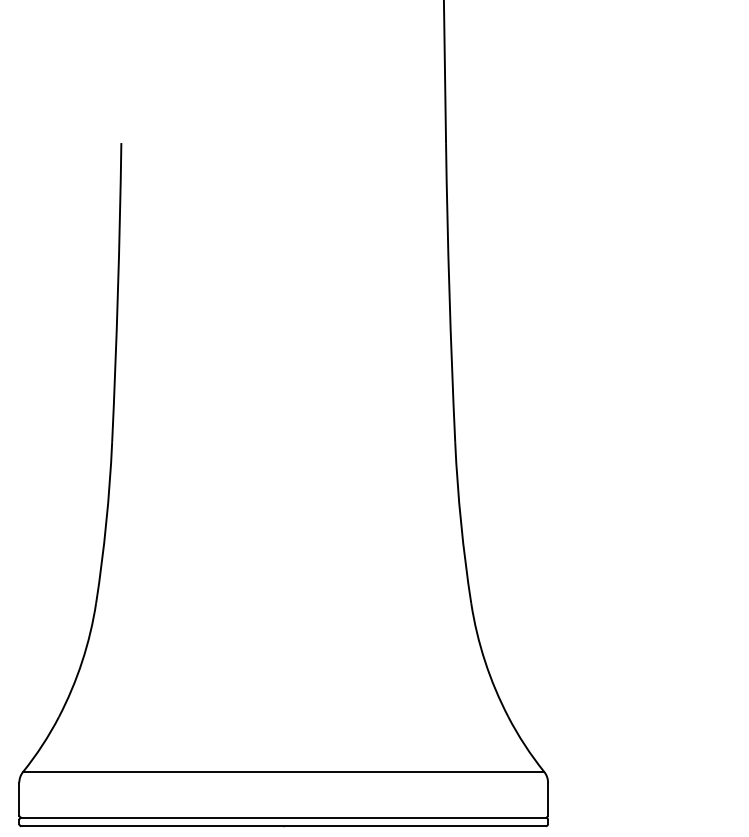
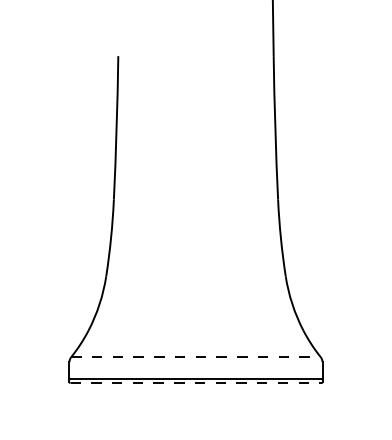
line: (282, 772) -> (195, 357), solid -> dashed
line: (284, 827) -> (196, 383), solid -> dashed

